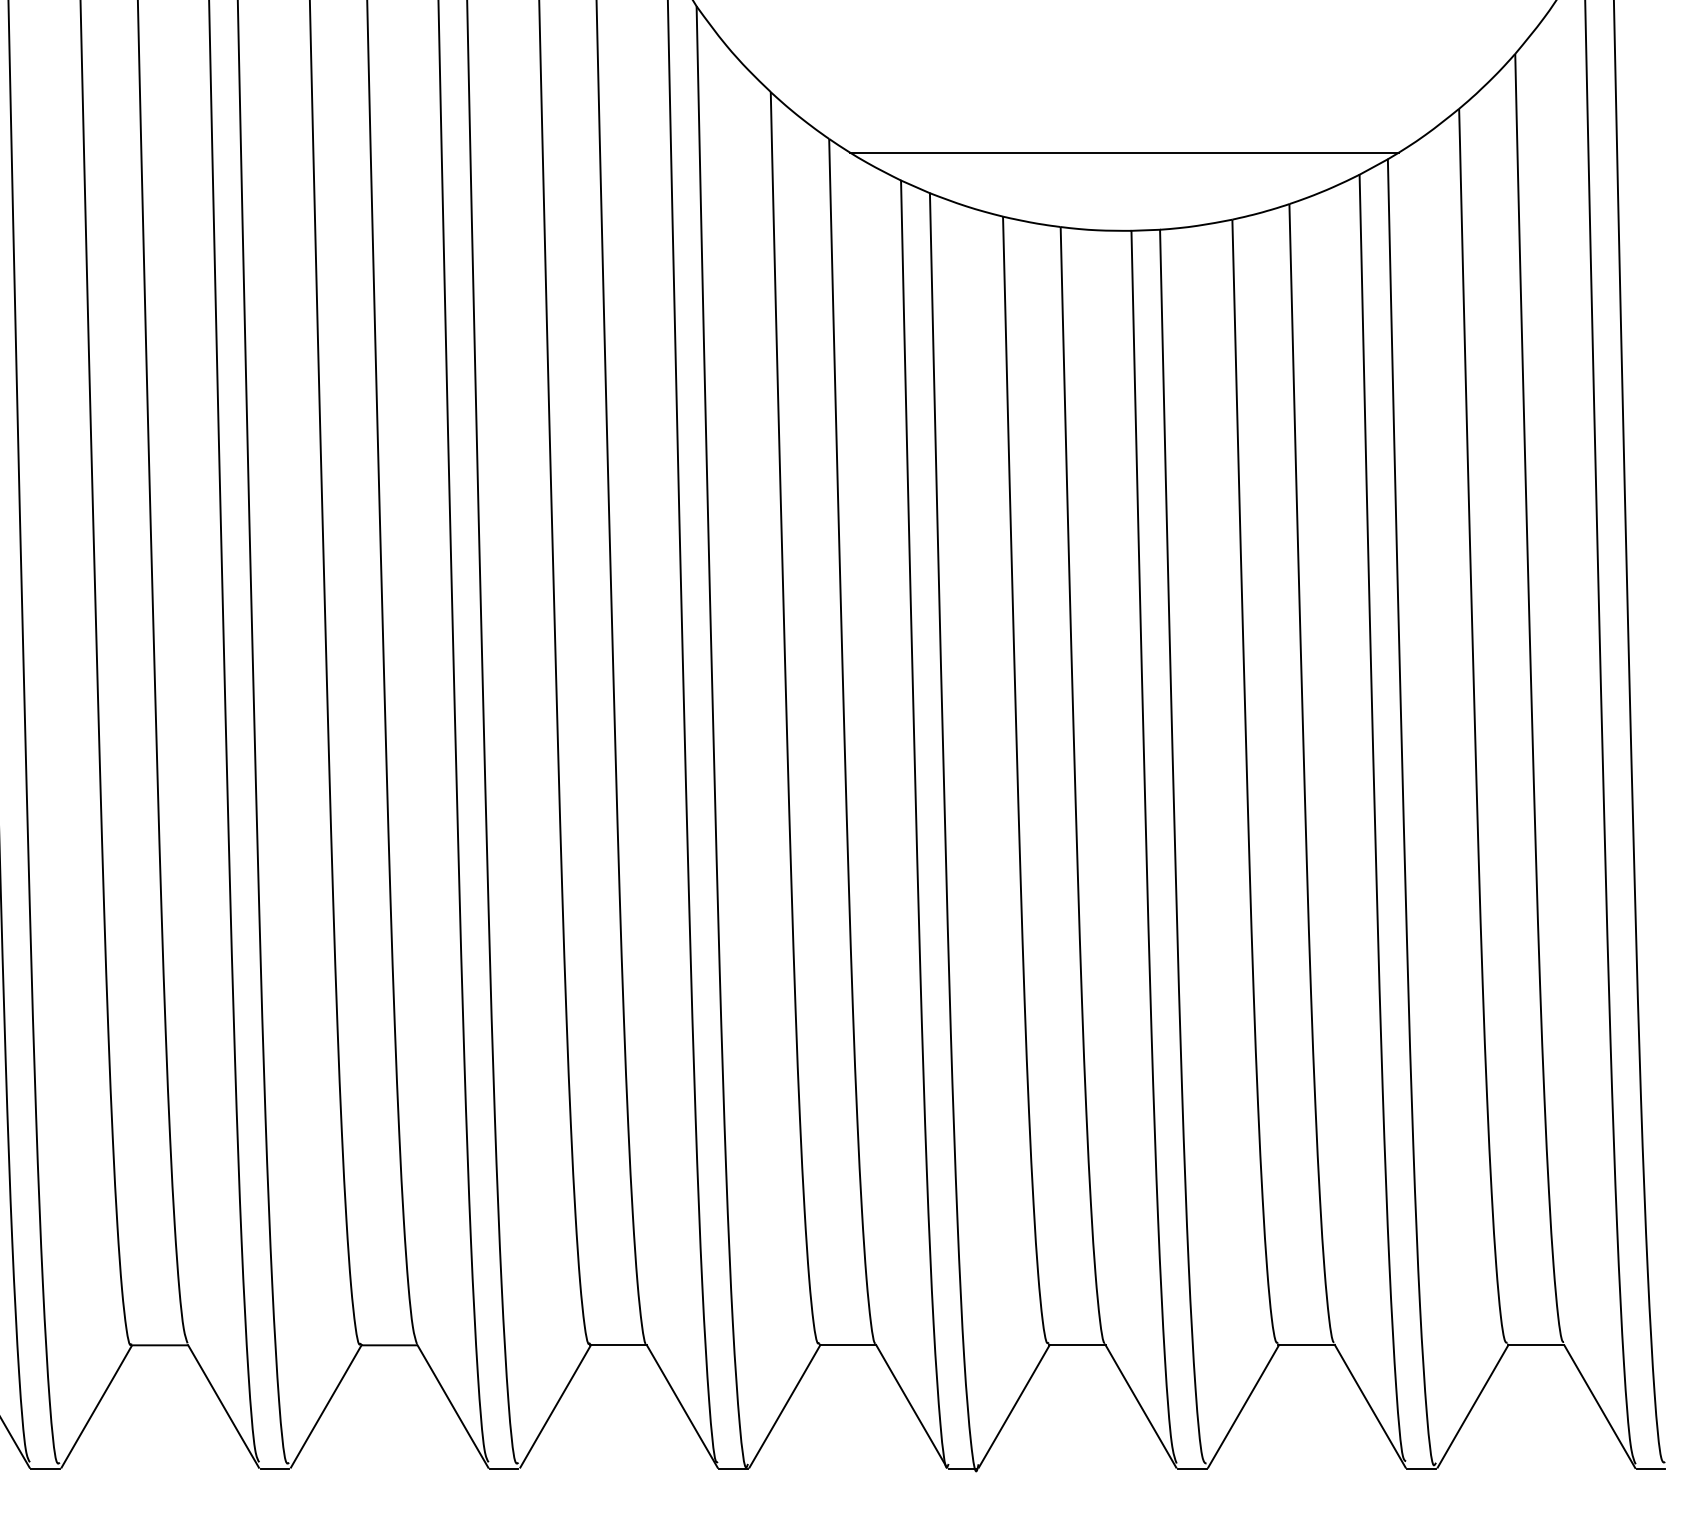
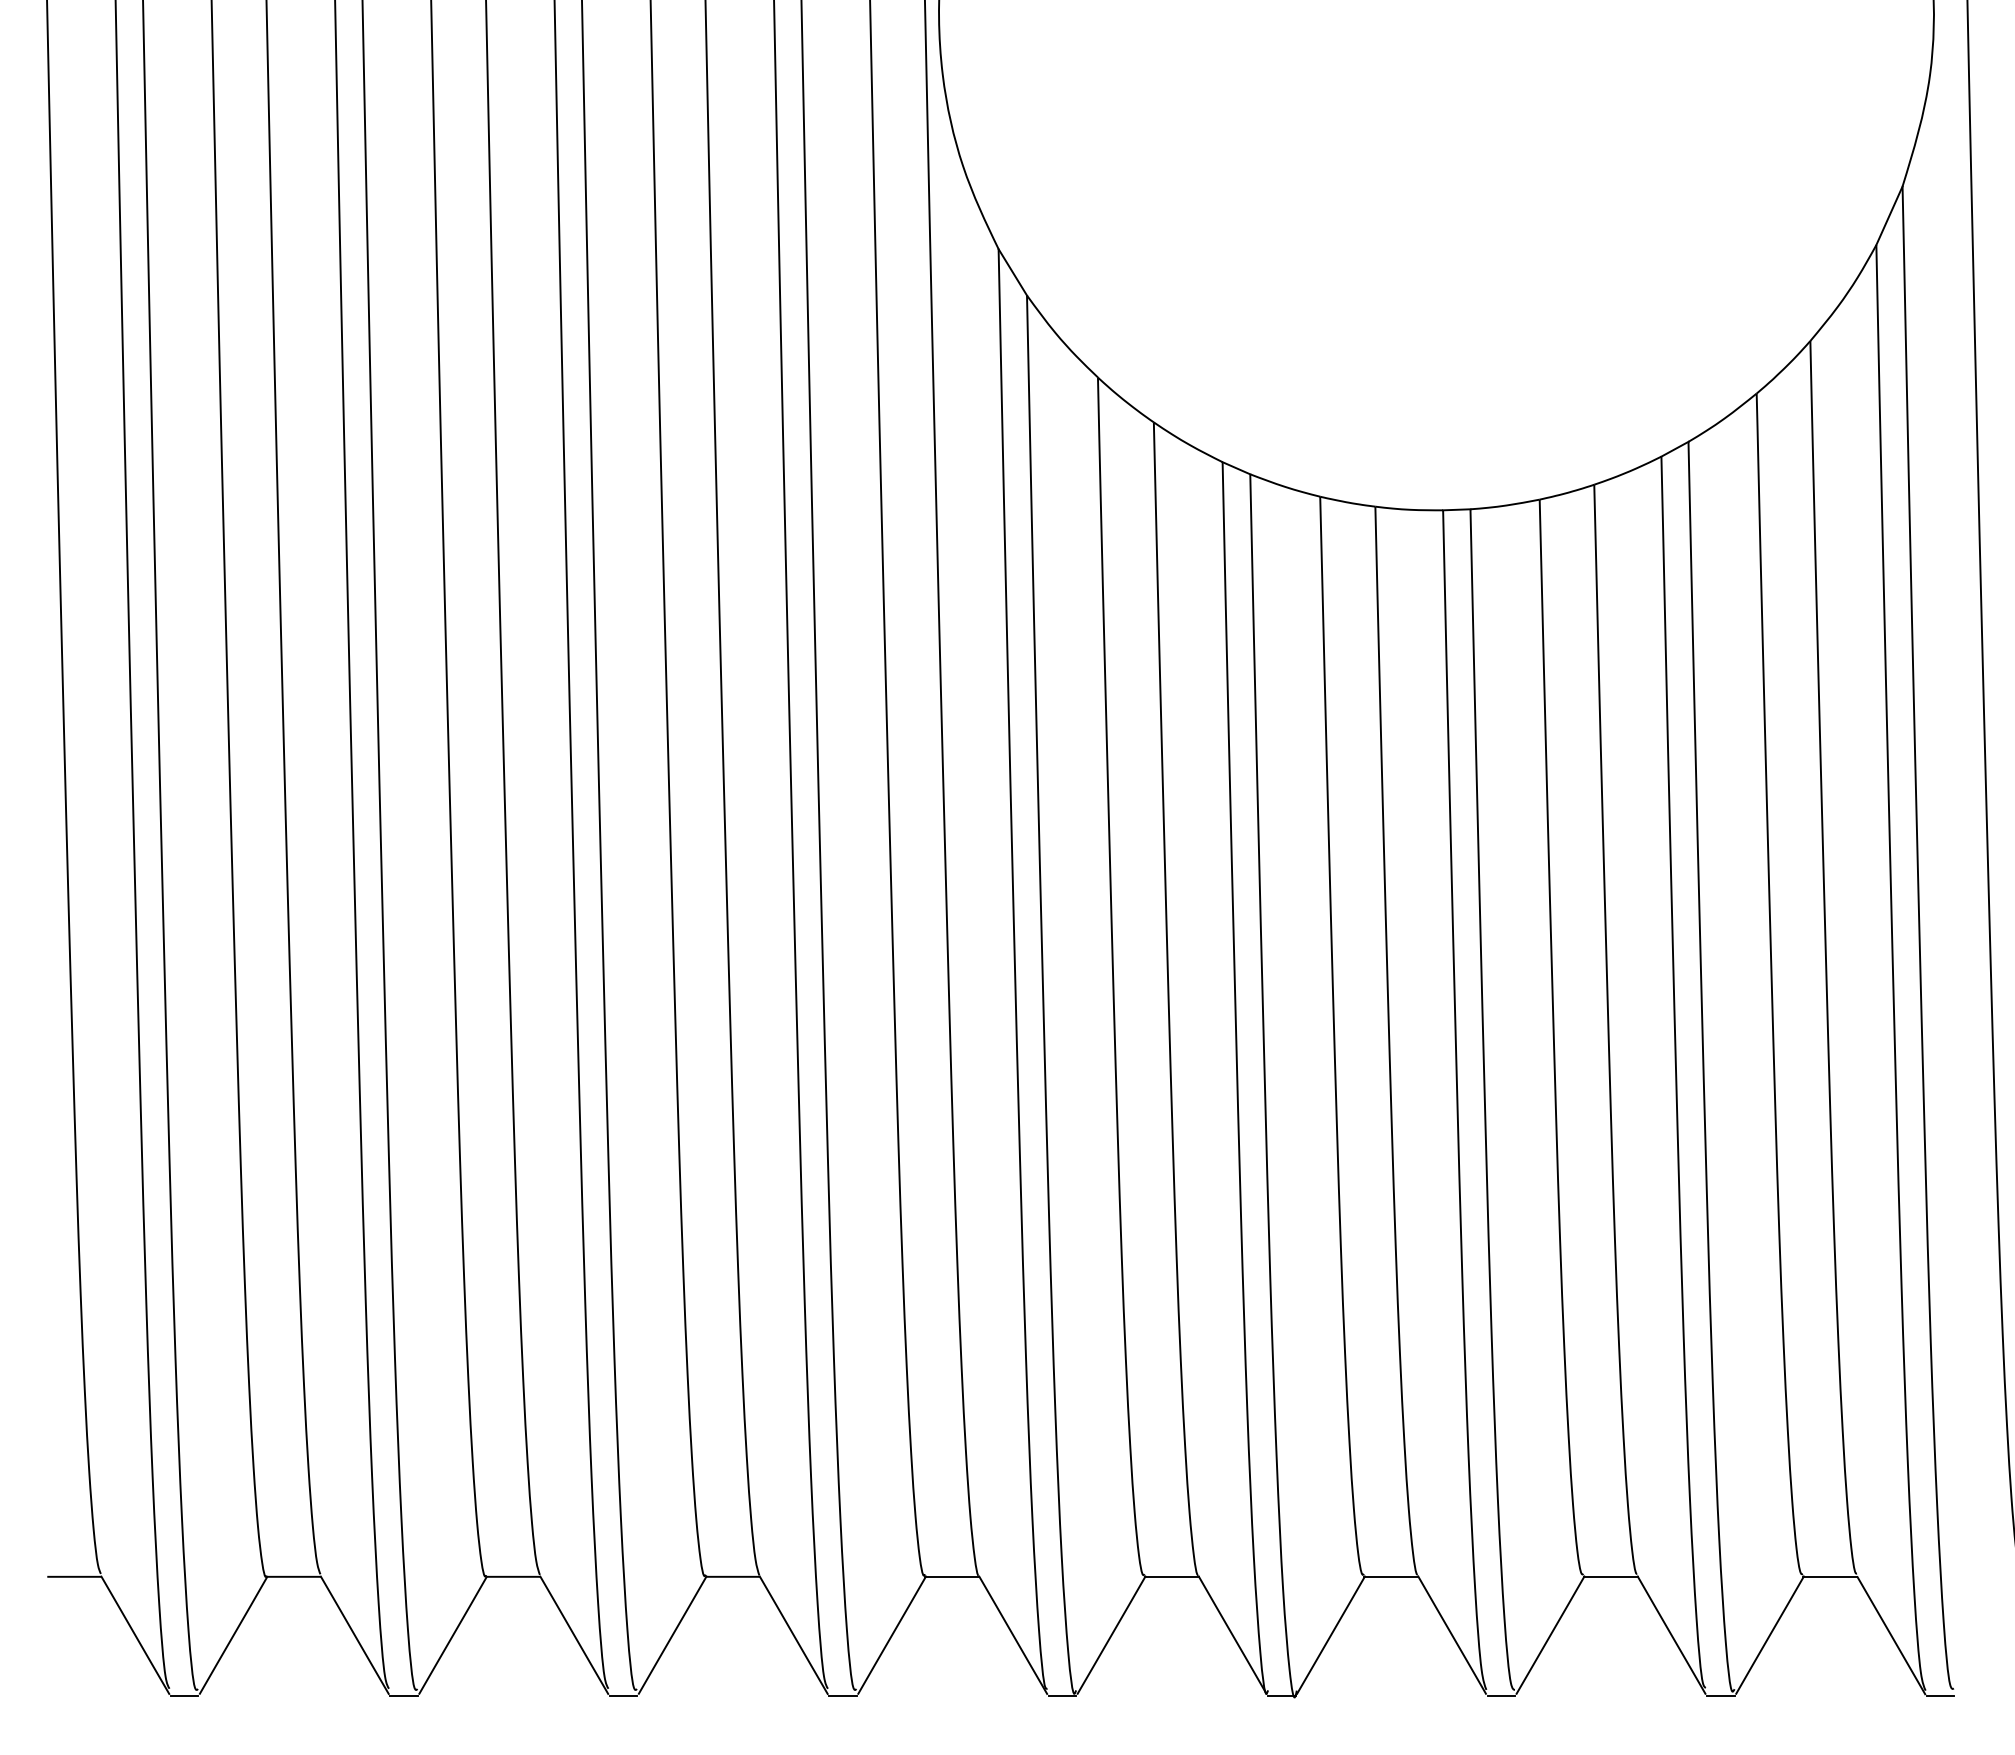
line: (1124, 152) -> (1436, 435), removed

